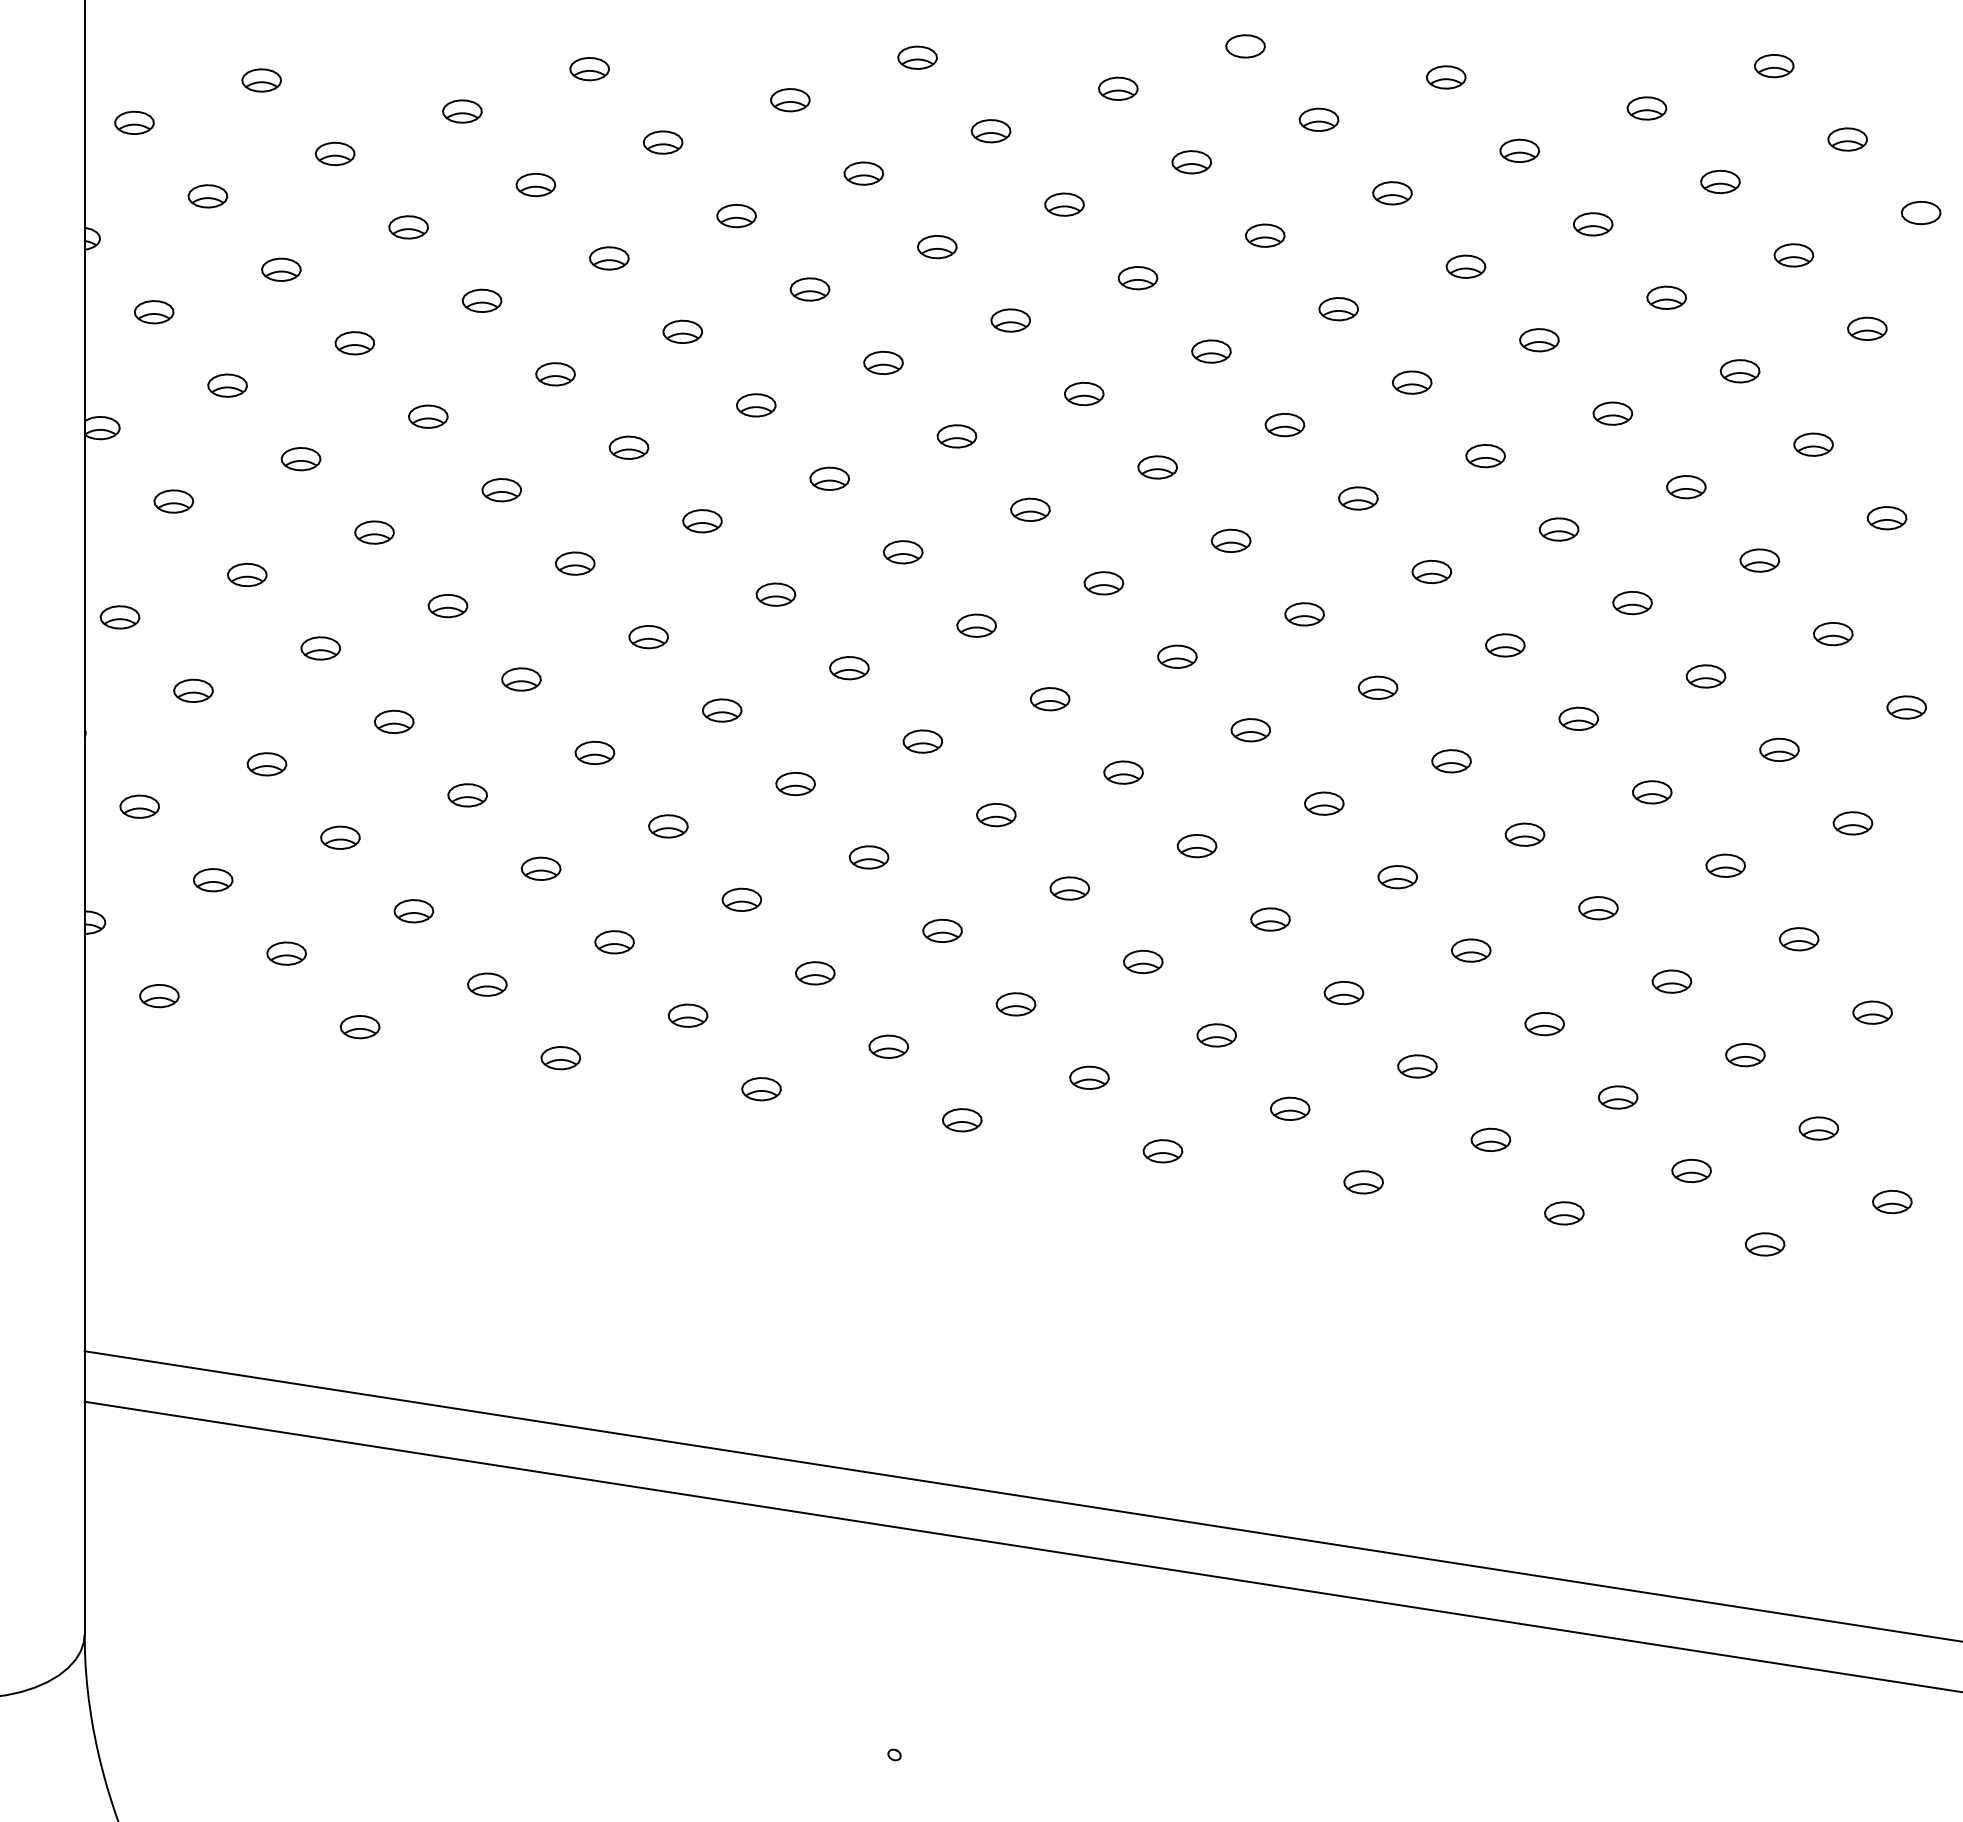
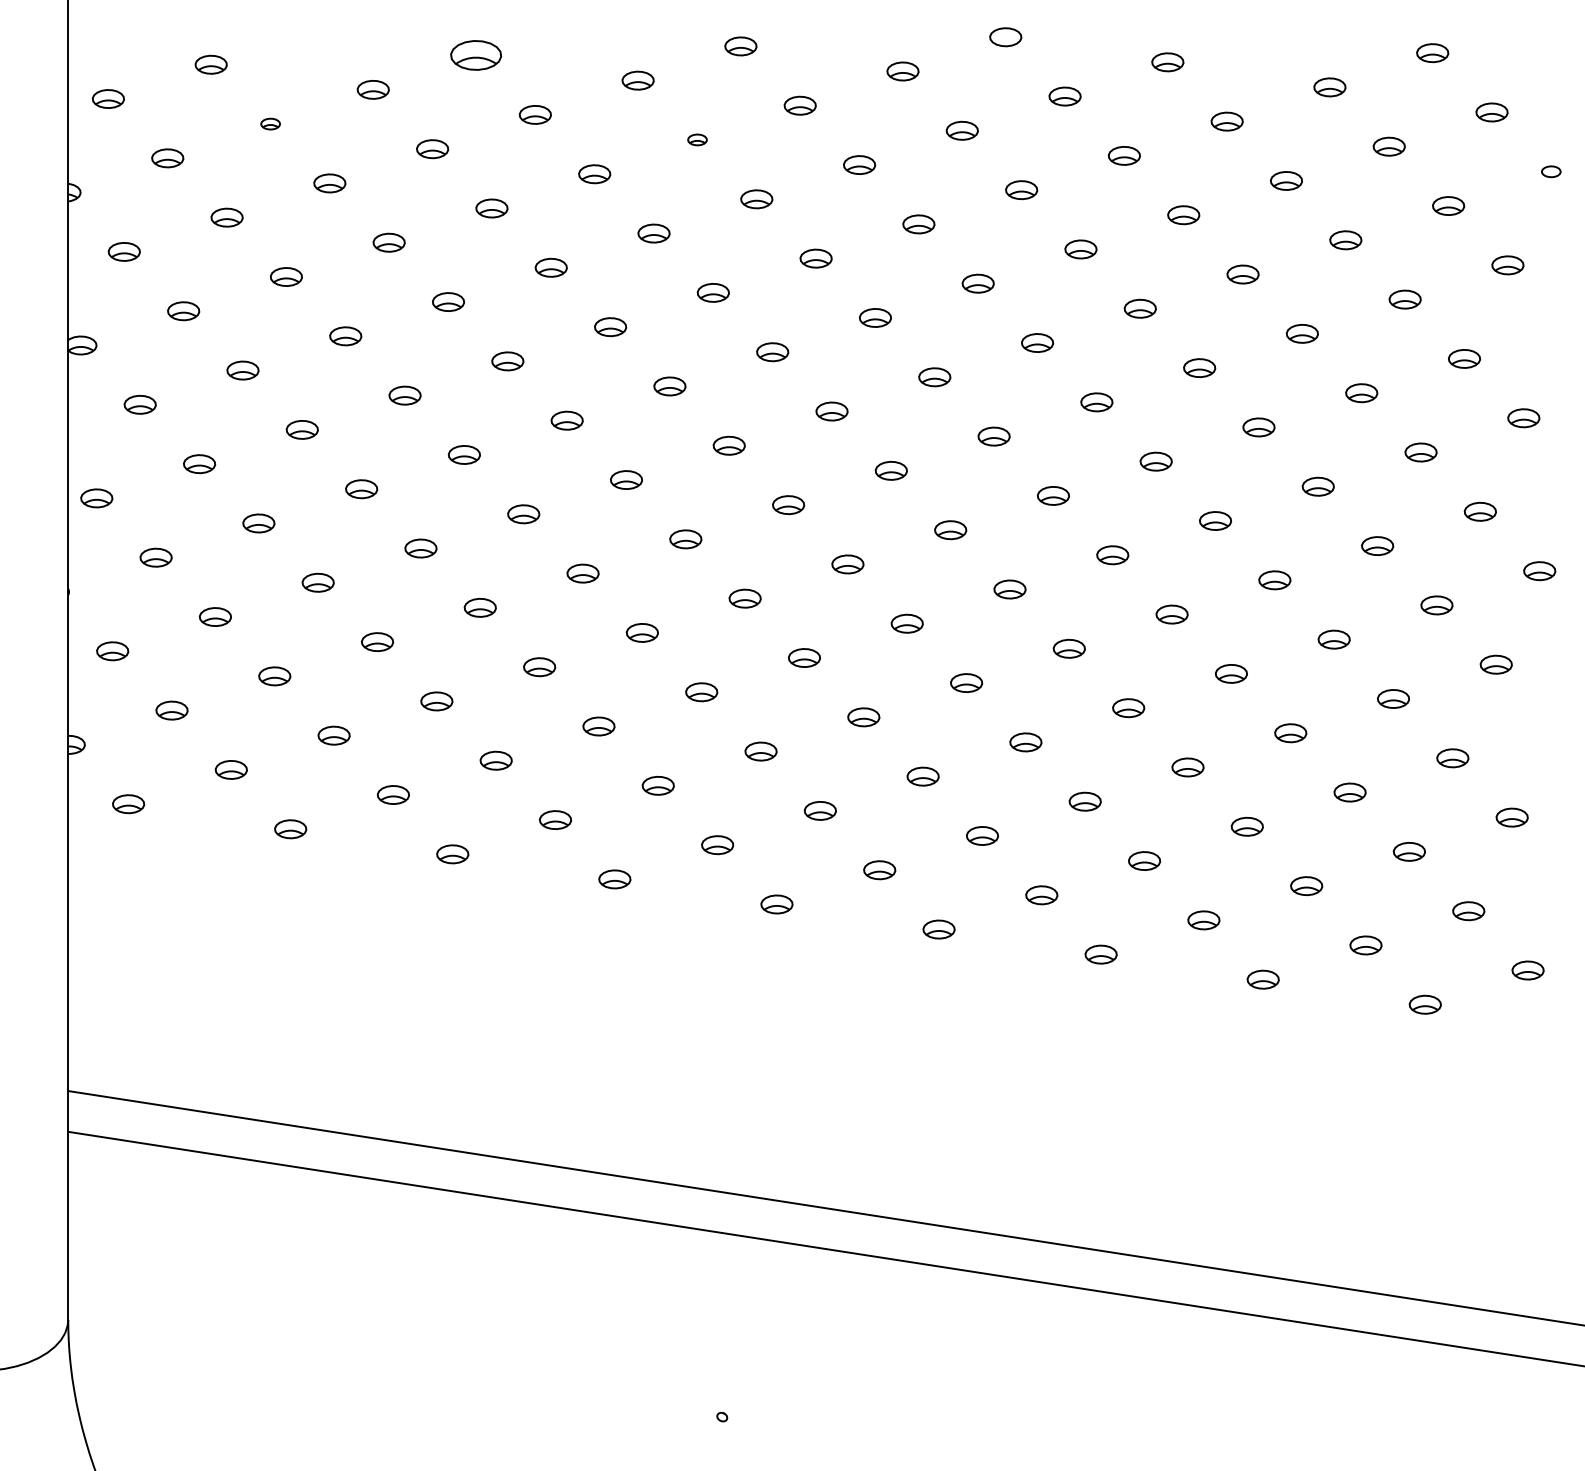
part: (589, 69) -> (475, 55), size x1.6
part: (335, 153) -> (270, 123), size x0.6
part: (863, 173) -> (697, 139), size x0.6
part: (1920, 212) -> (1550, 171), size x0.6

